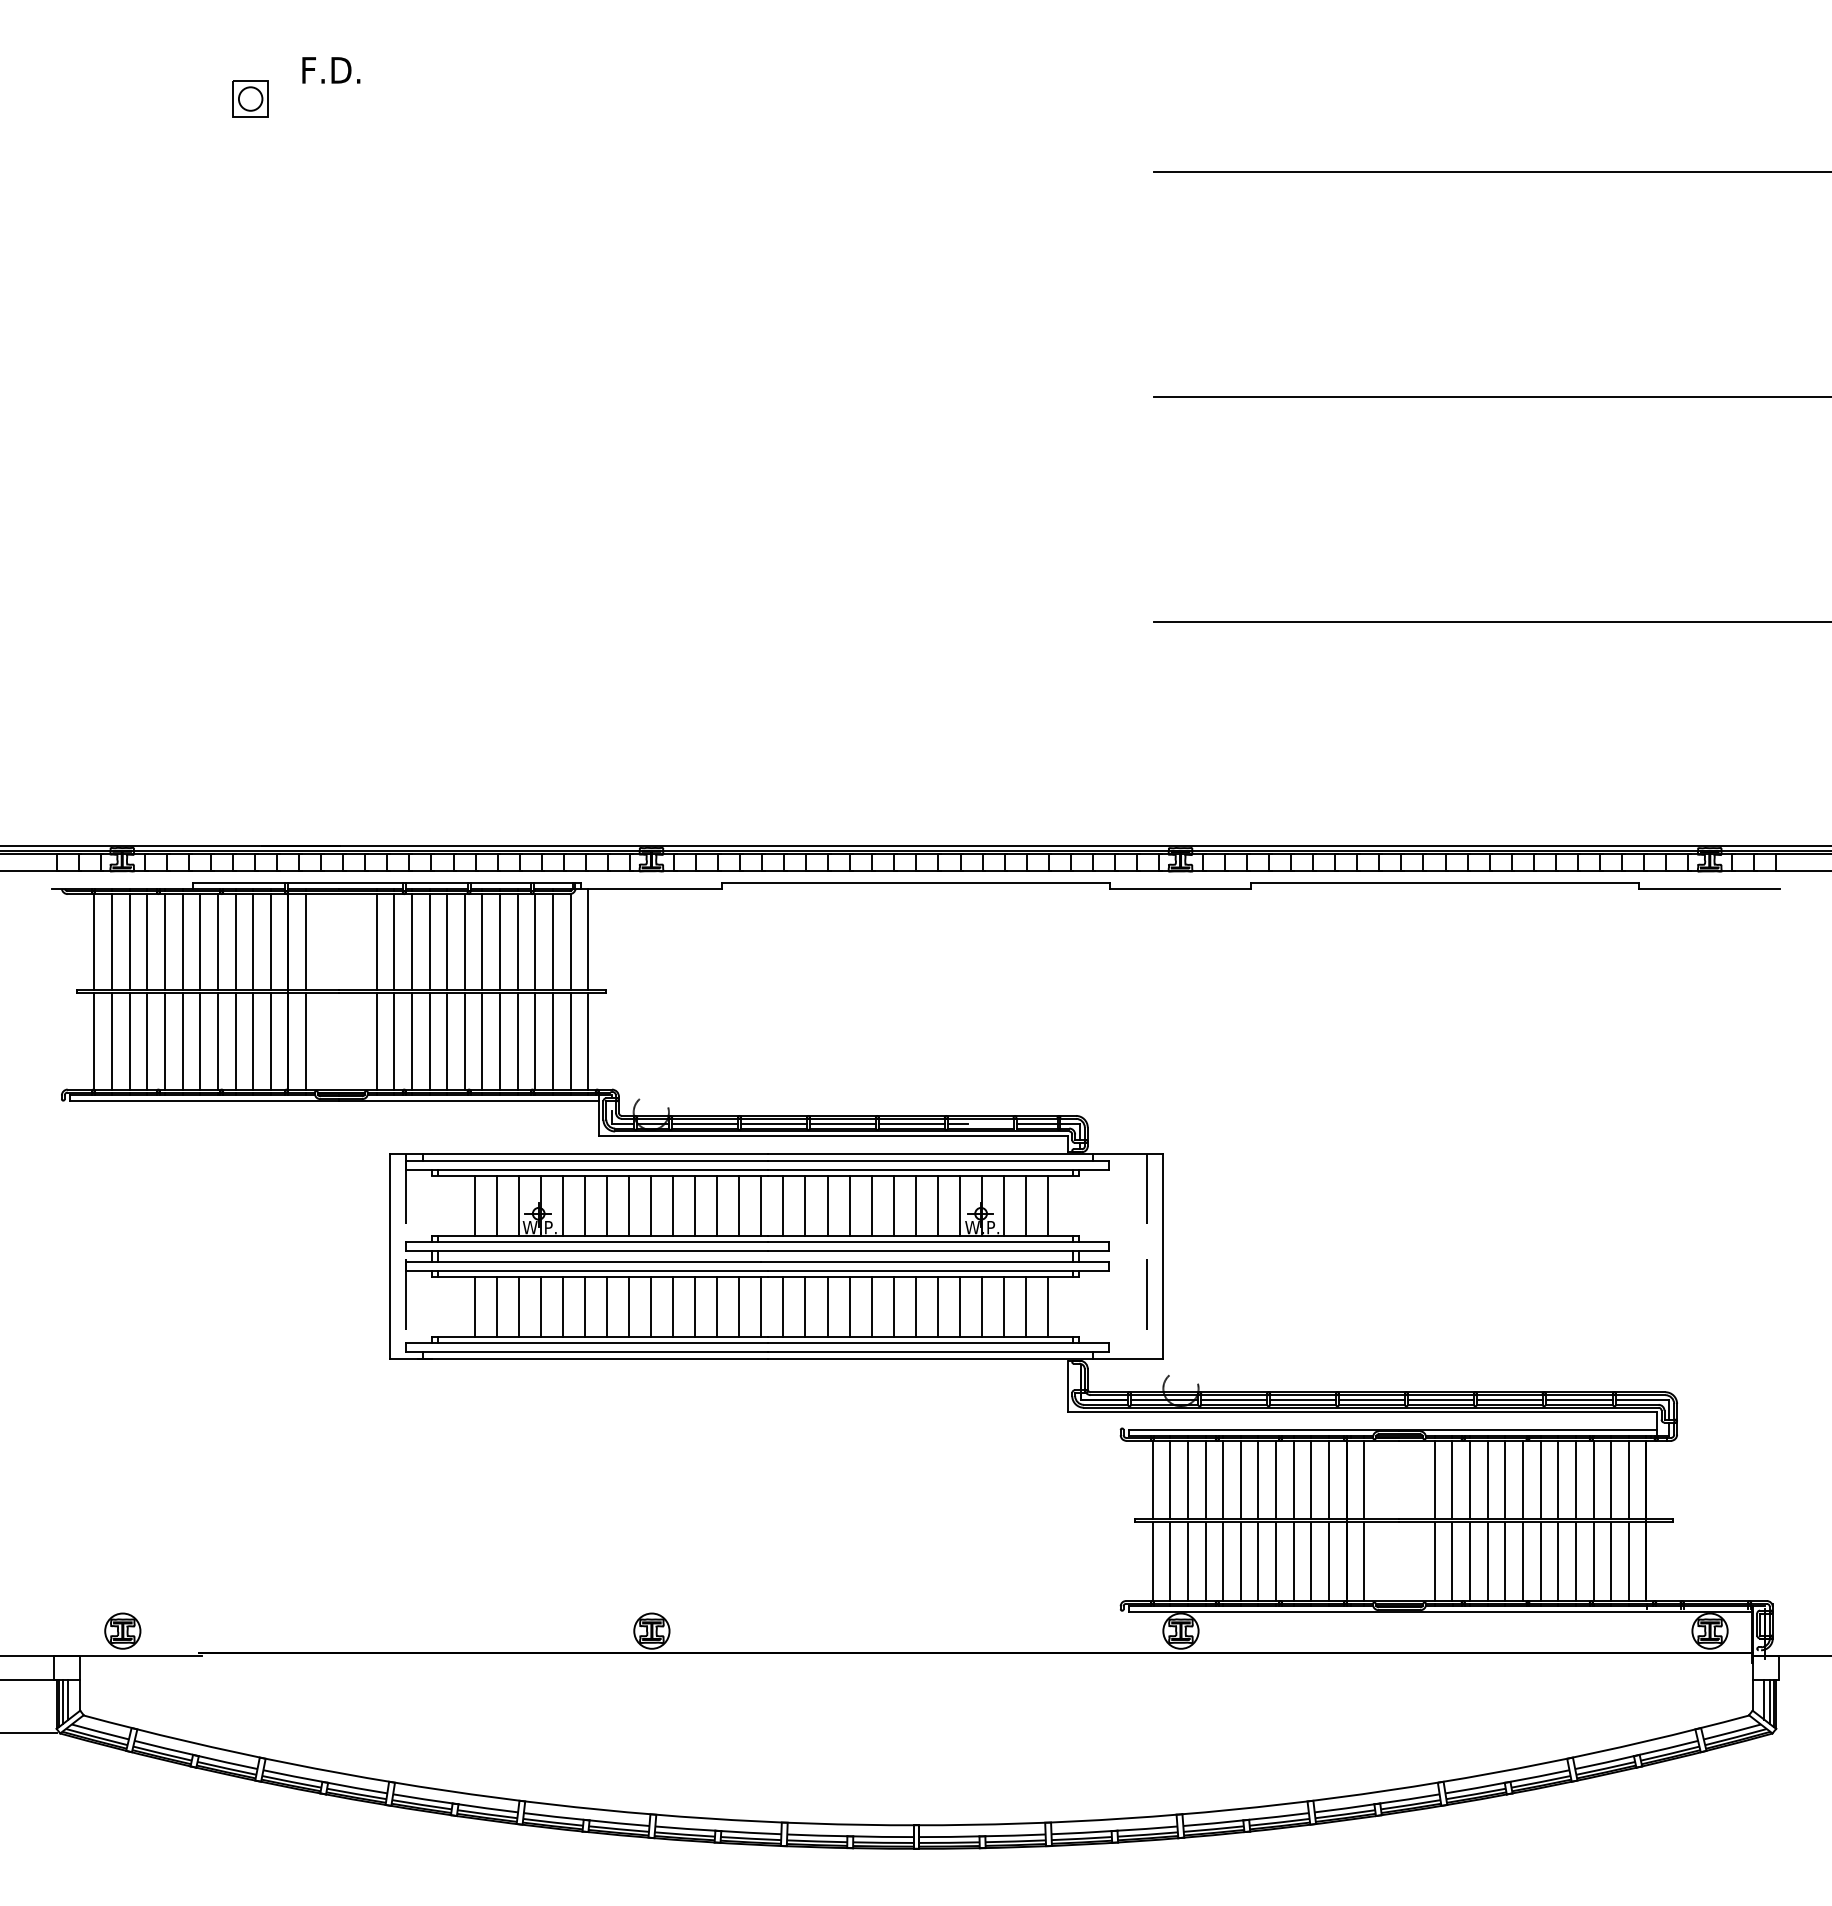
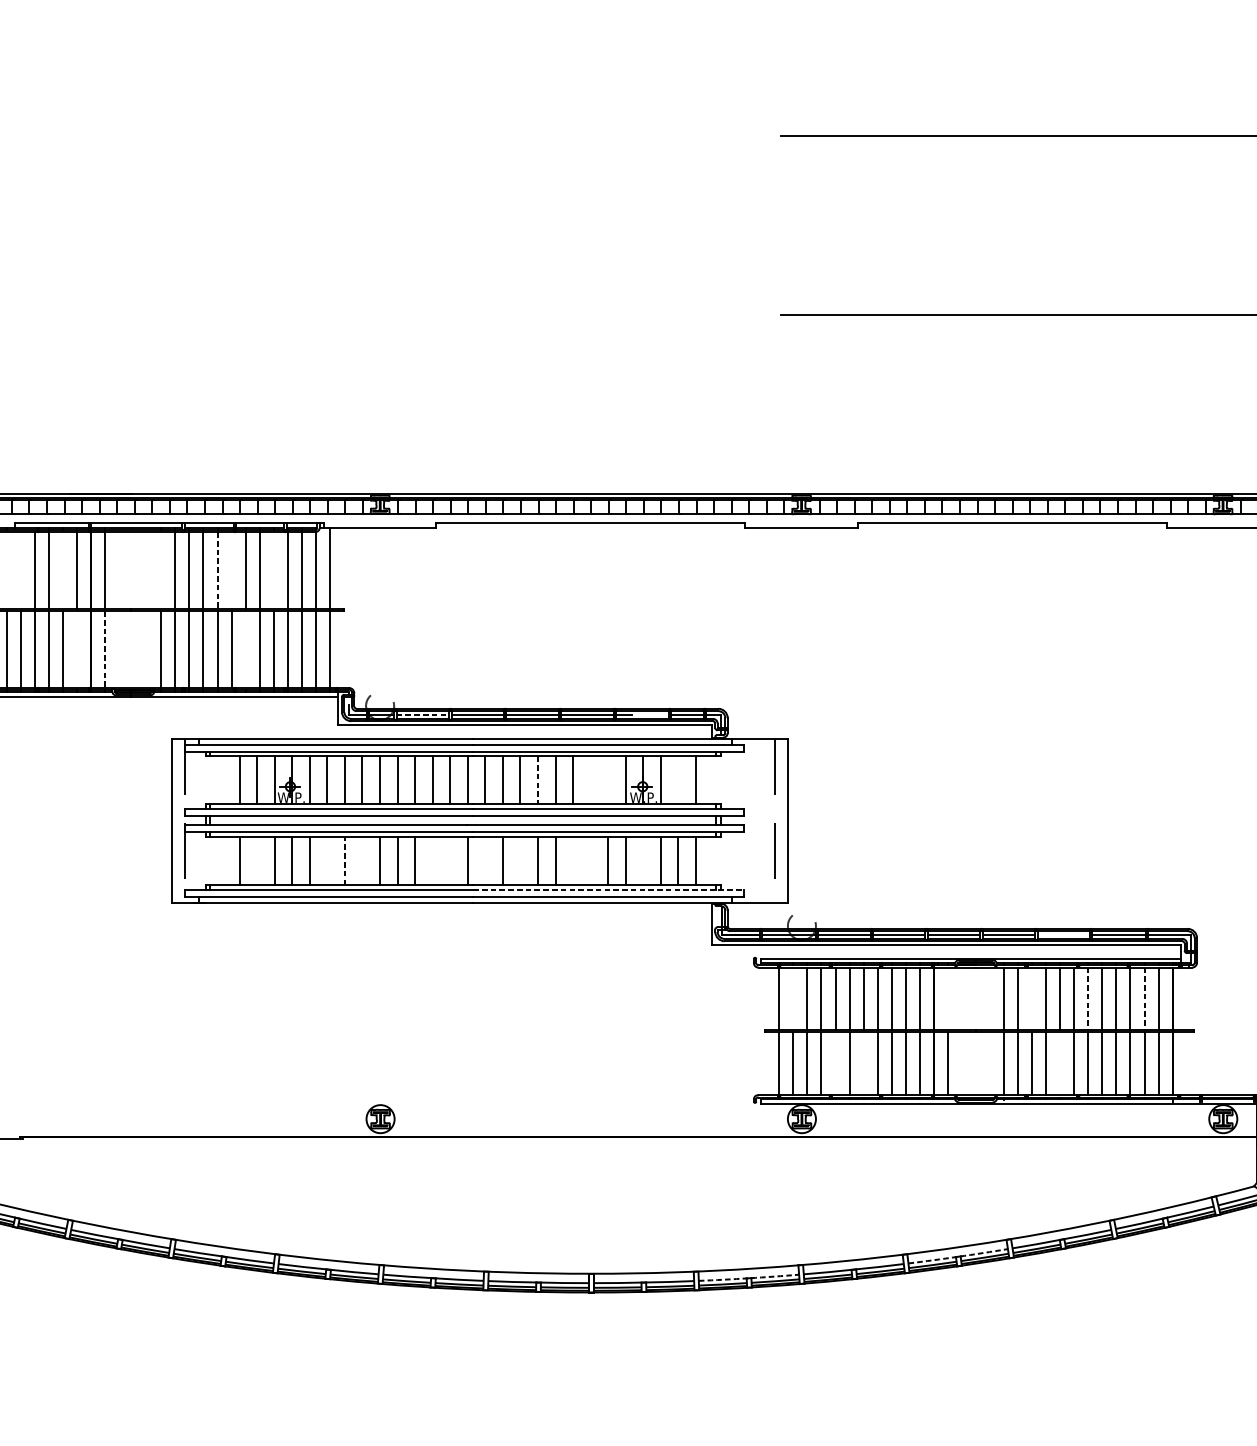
line: (182, 942) -> (6, 570), removed
line: (200, 942) -> (21, 570), removed
line: (253, 942) -> (63, 570), removed
line: (376, 942) -> (161, 570), removed
line: (447, 942) -> (217, 570), solid -> dashed
line: (464, 942) -> (231, 570), removed
line: (517, 942) -> (273, 570), removed
line: (270, 1041) -> (76, 649), removed
line: (306, 1041) -> (105, 649), solid -> dashed
line: (482, 1041) -> (245, 649), removed
line: (705, 1124) -> (423, 715), solid -> dashed
line: (915, 1205) -> (590, 780), removed
line: (937, 1205) -> (608, 780), removed
line: (1025, 1205) -> (678, 780), removed
line: (849, 1206) -> (537, 780), solid -> dashed
line: (496, 1306) -> (256, 860), removed
line: (585, 1306) -> (327, 860), removed
line: (607, 1306) -> (345, 860), solid -> dashed
line: (629, 1306) -> (362, 860), removed
line: (717, 1306) -> (432, 860), removed
line: (739, 1306) -> (450, 860), removed
line: (783, 1306) -> (485, 860), removed
line: (827, 1306) -> (520, 860), removed
line: (893, 1306) -> (572, 860), removed
line: (915, 1306) -> (590, 860), removed
line: (981, 1306) -> (643, 860), removed
line: (938, 1343) -> (608, 890), solid -> dashed
line: (1509, 1400) -> (1063, 935), removed
line: (1170, 1479) -> (793, 998), removed
line: (1364, 1479) -> (948, 998), removed
line: (1470, 1479) -> (1032, 998), removed
line: (1540, 1480) -> (1088, 999), solid -> dashed
line: (1611, 1480) -> (1144, 999), solid -> dashed
line: (1223, 1561) -> (835, 1063), removed
line: (1258, 1561) -> (863, 1063), removed
line: (1505, 1561) -> (1060, 1063), removed
arc: (1377, 1803) -> (958, 1256), solid -> dashed
arc: (1114, 1830) -> (748, 1277), solid -> dashed

